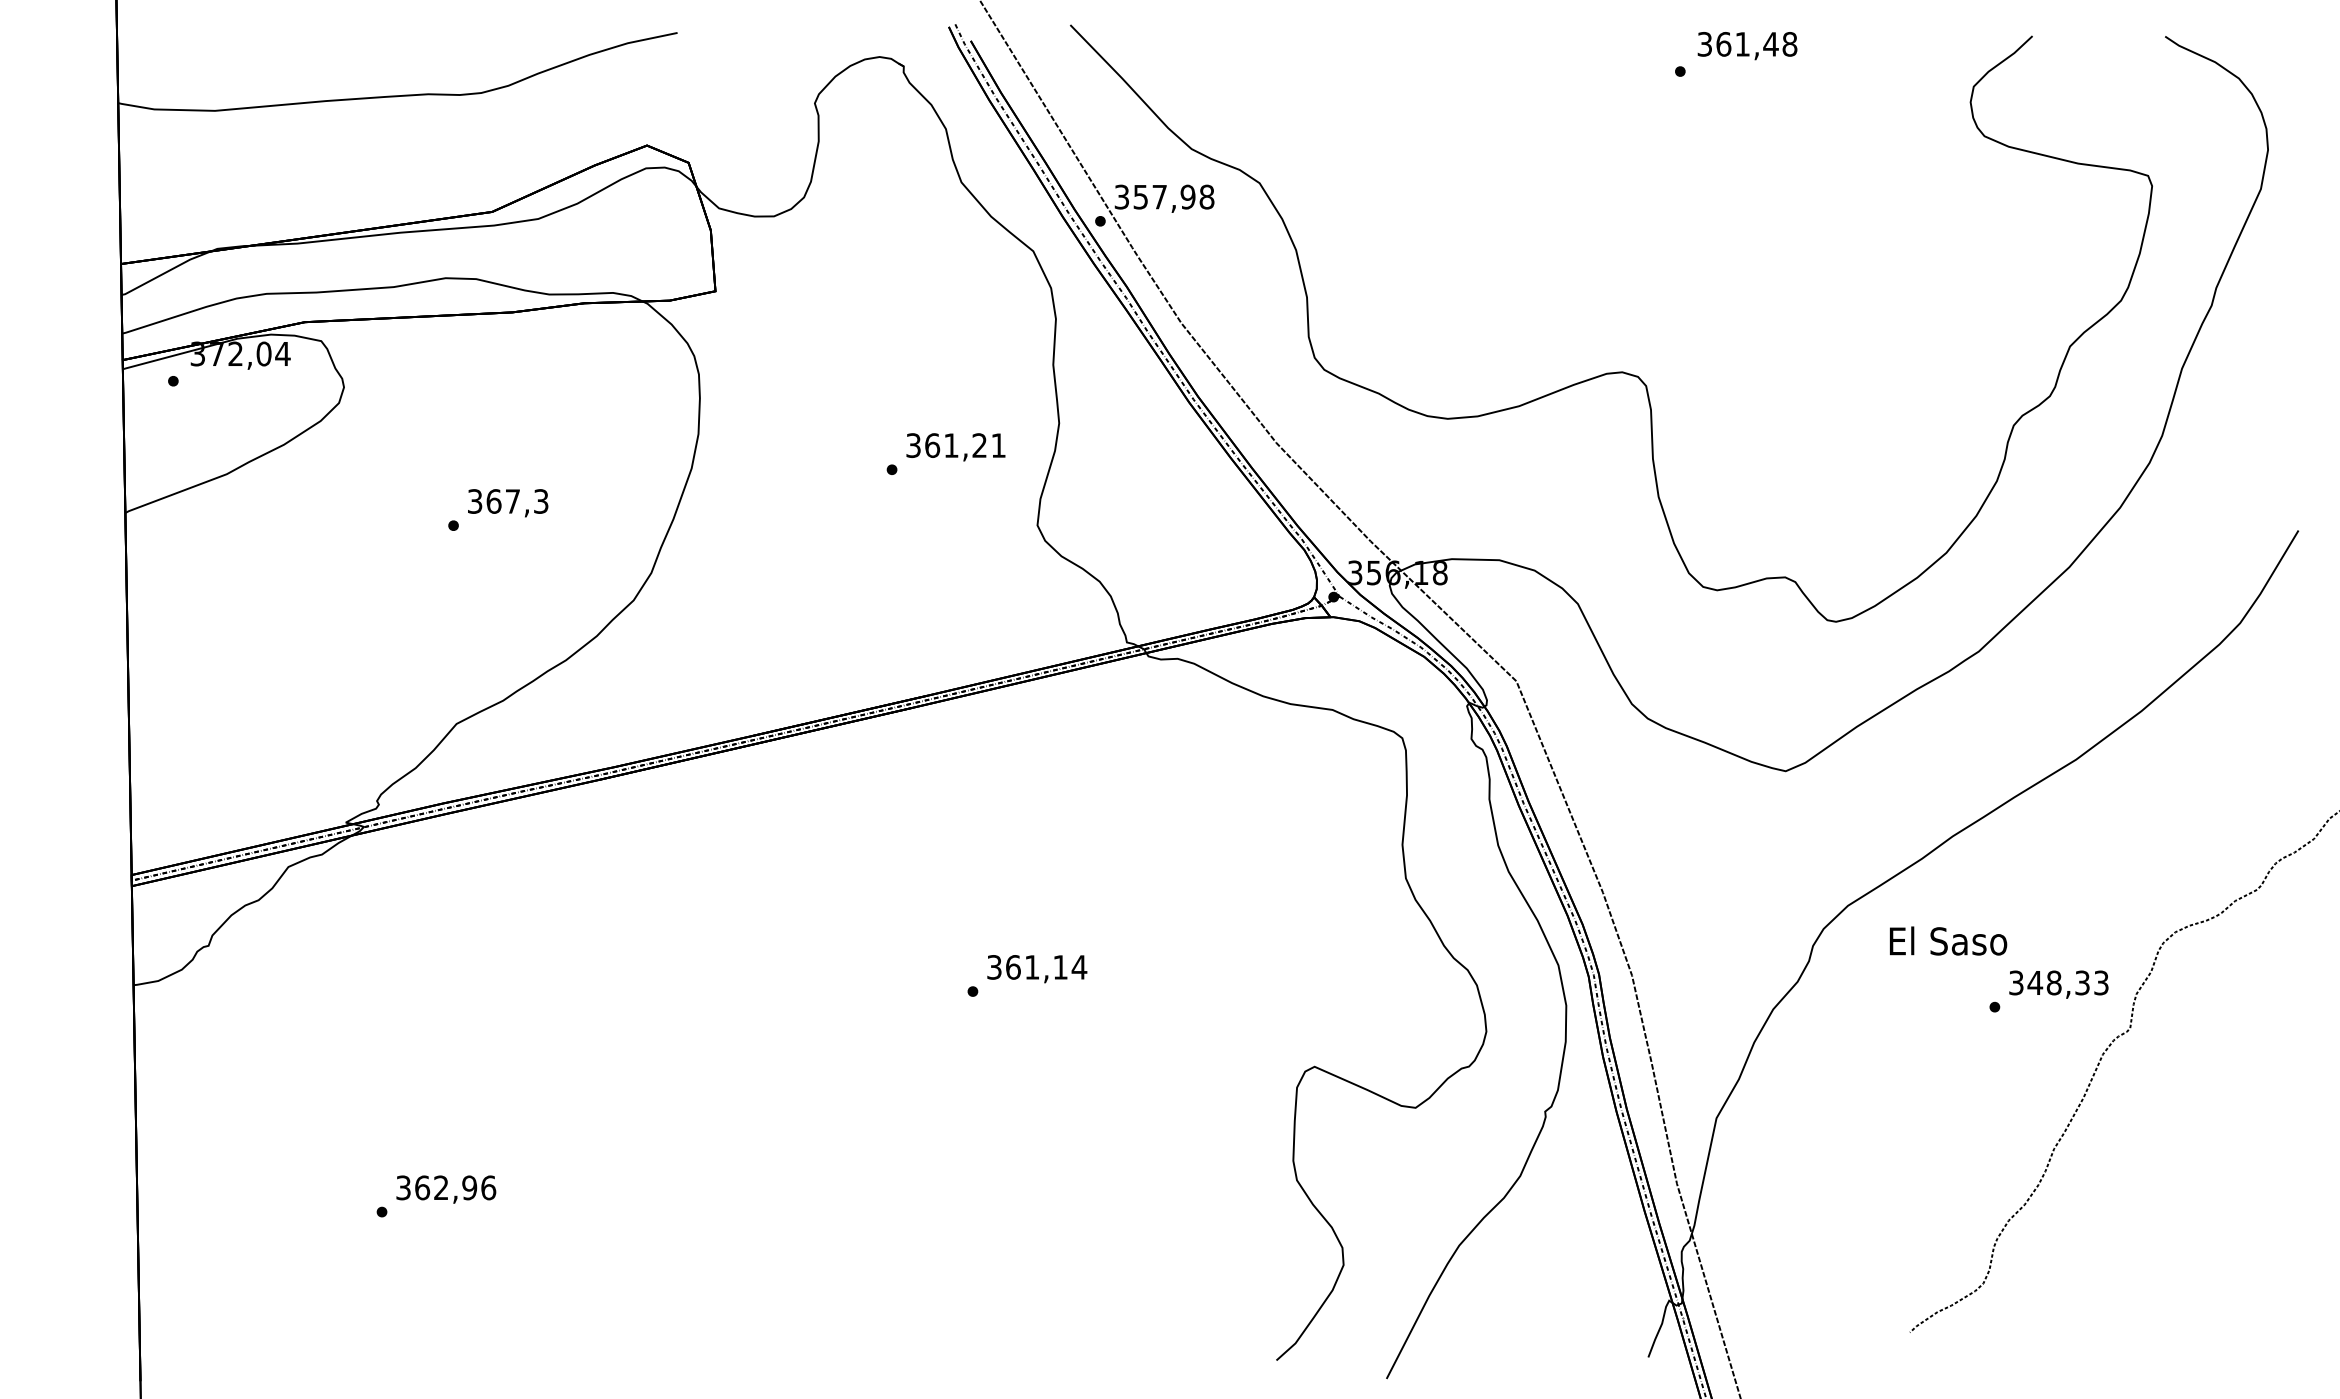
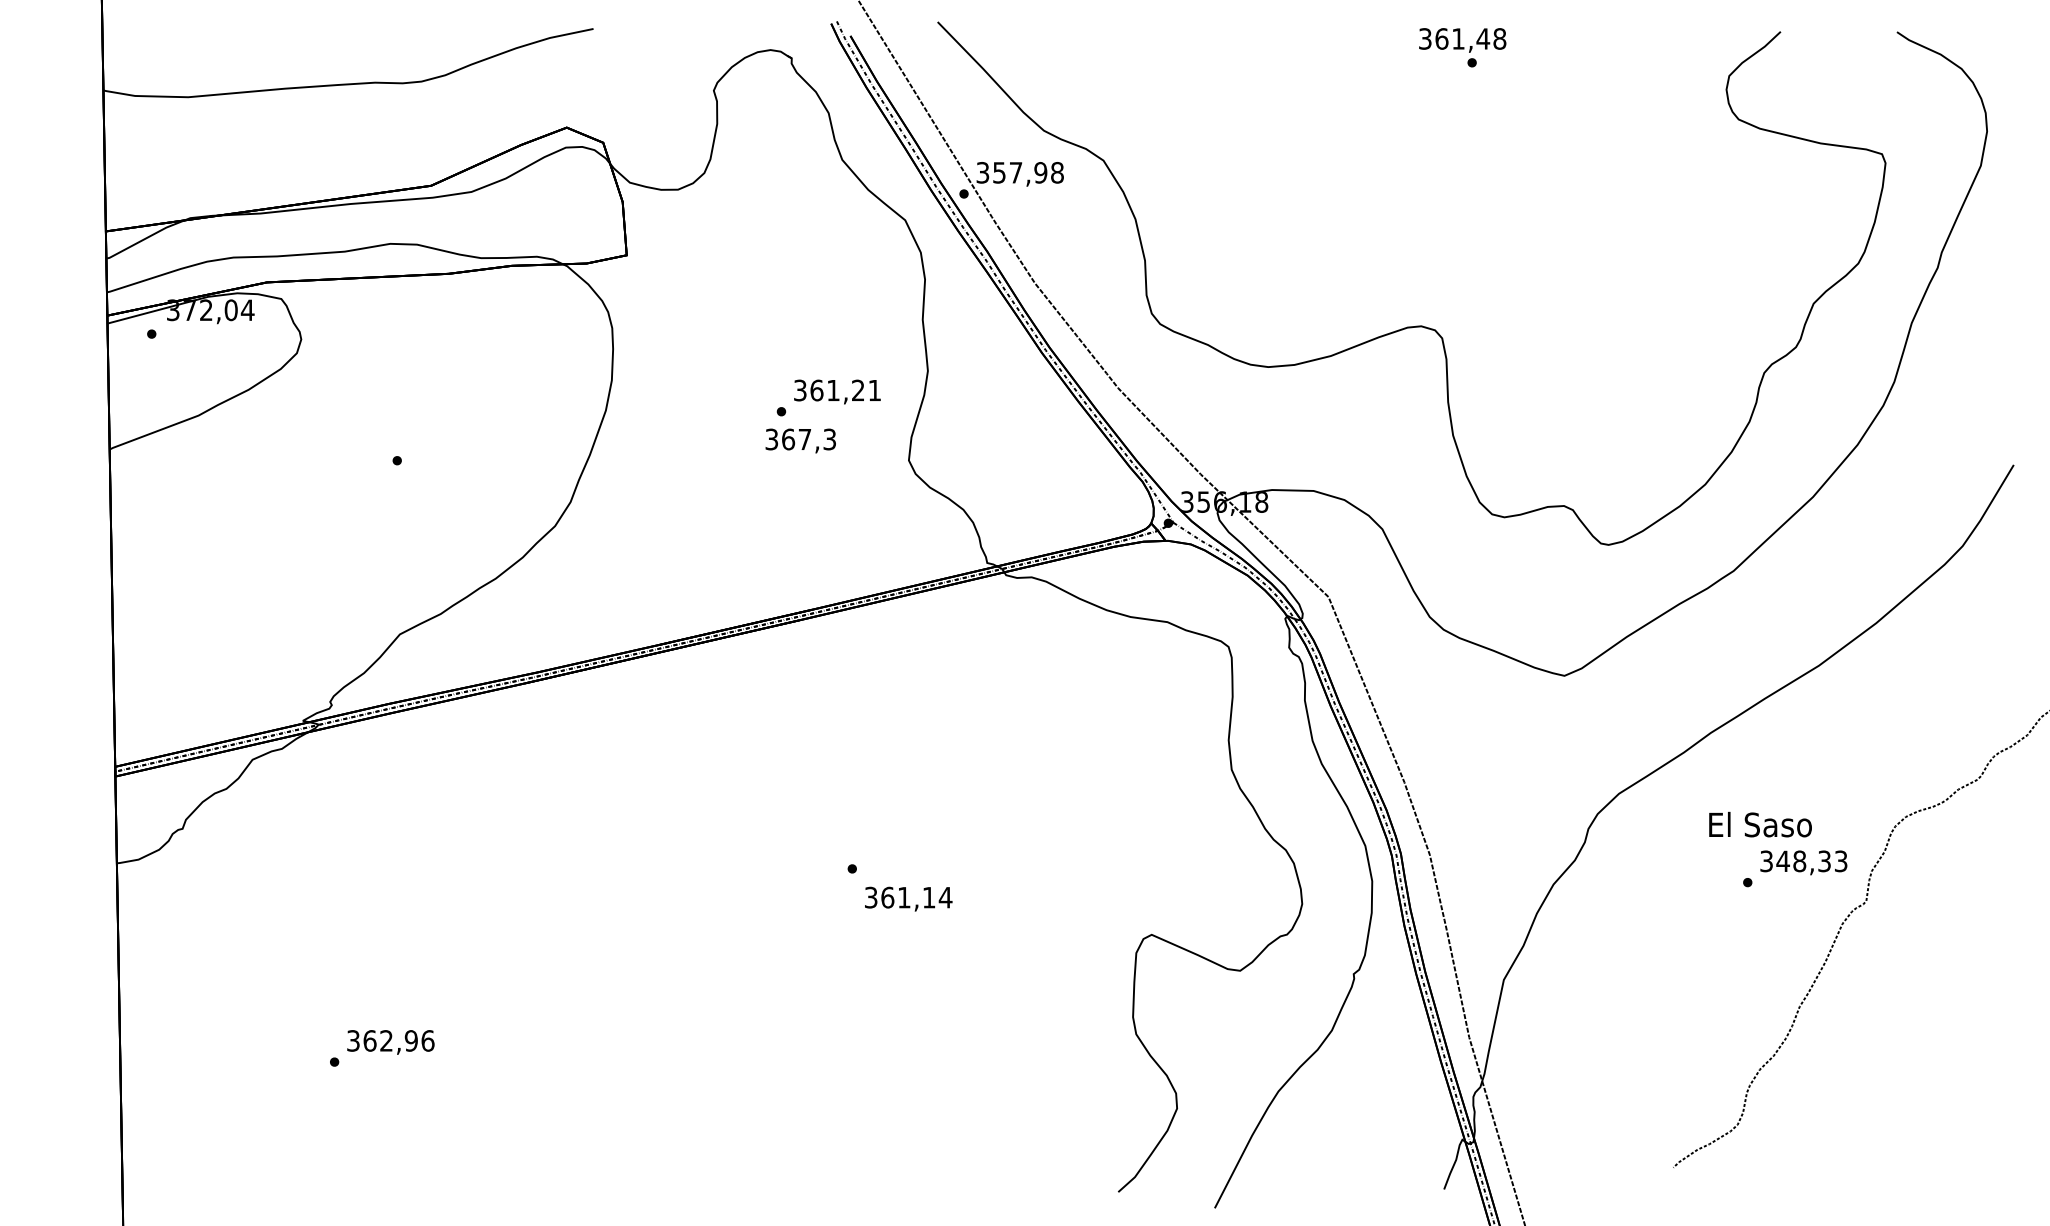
text: (1747, 46) -> (1462, 40), moved
text: (508, 503) -> (801, 441), moved
text: (1948, 940) -> (1760, 824), moved
text: (1037, 969) -> (908, 899), moved

